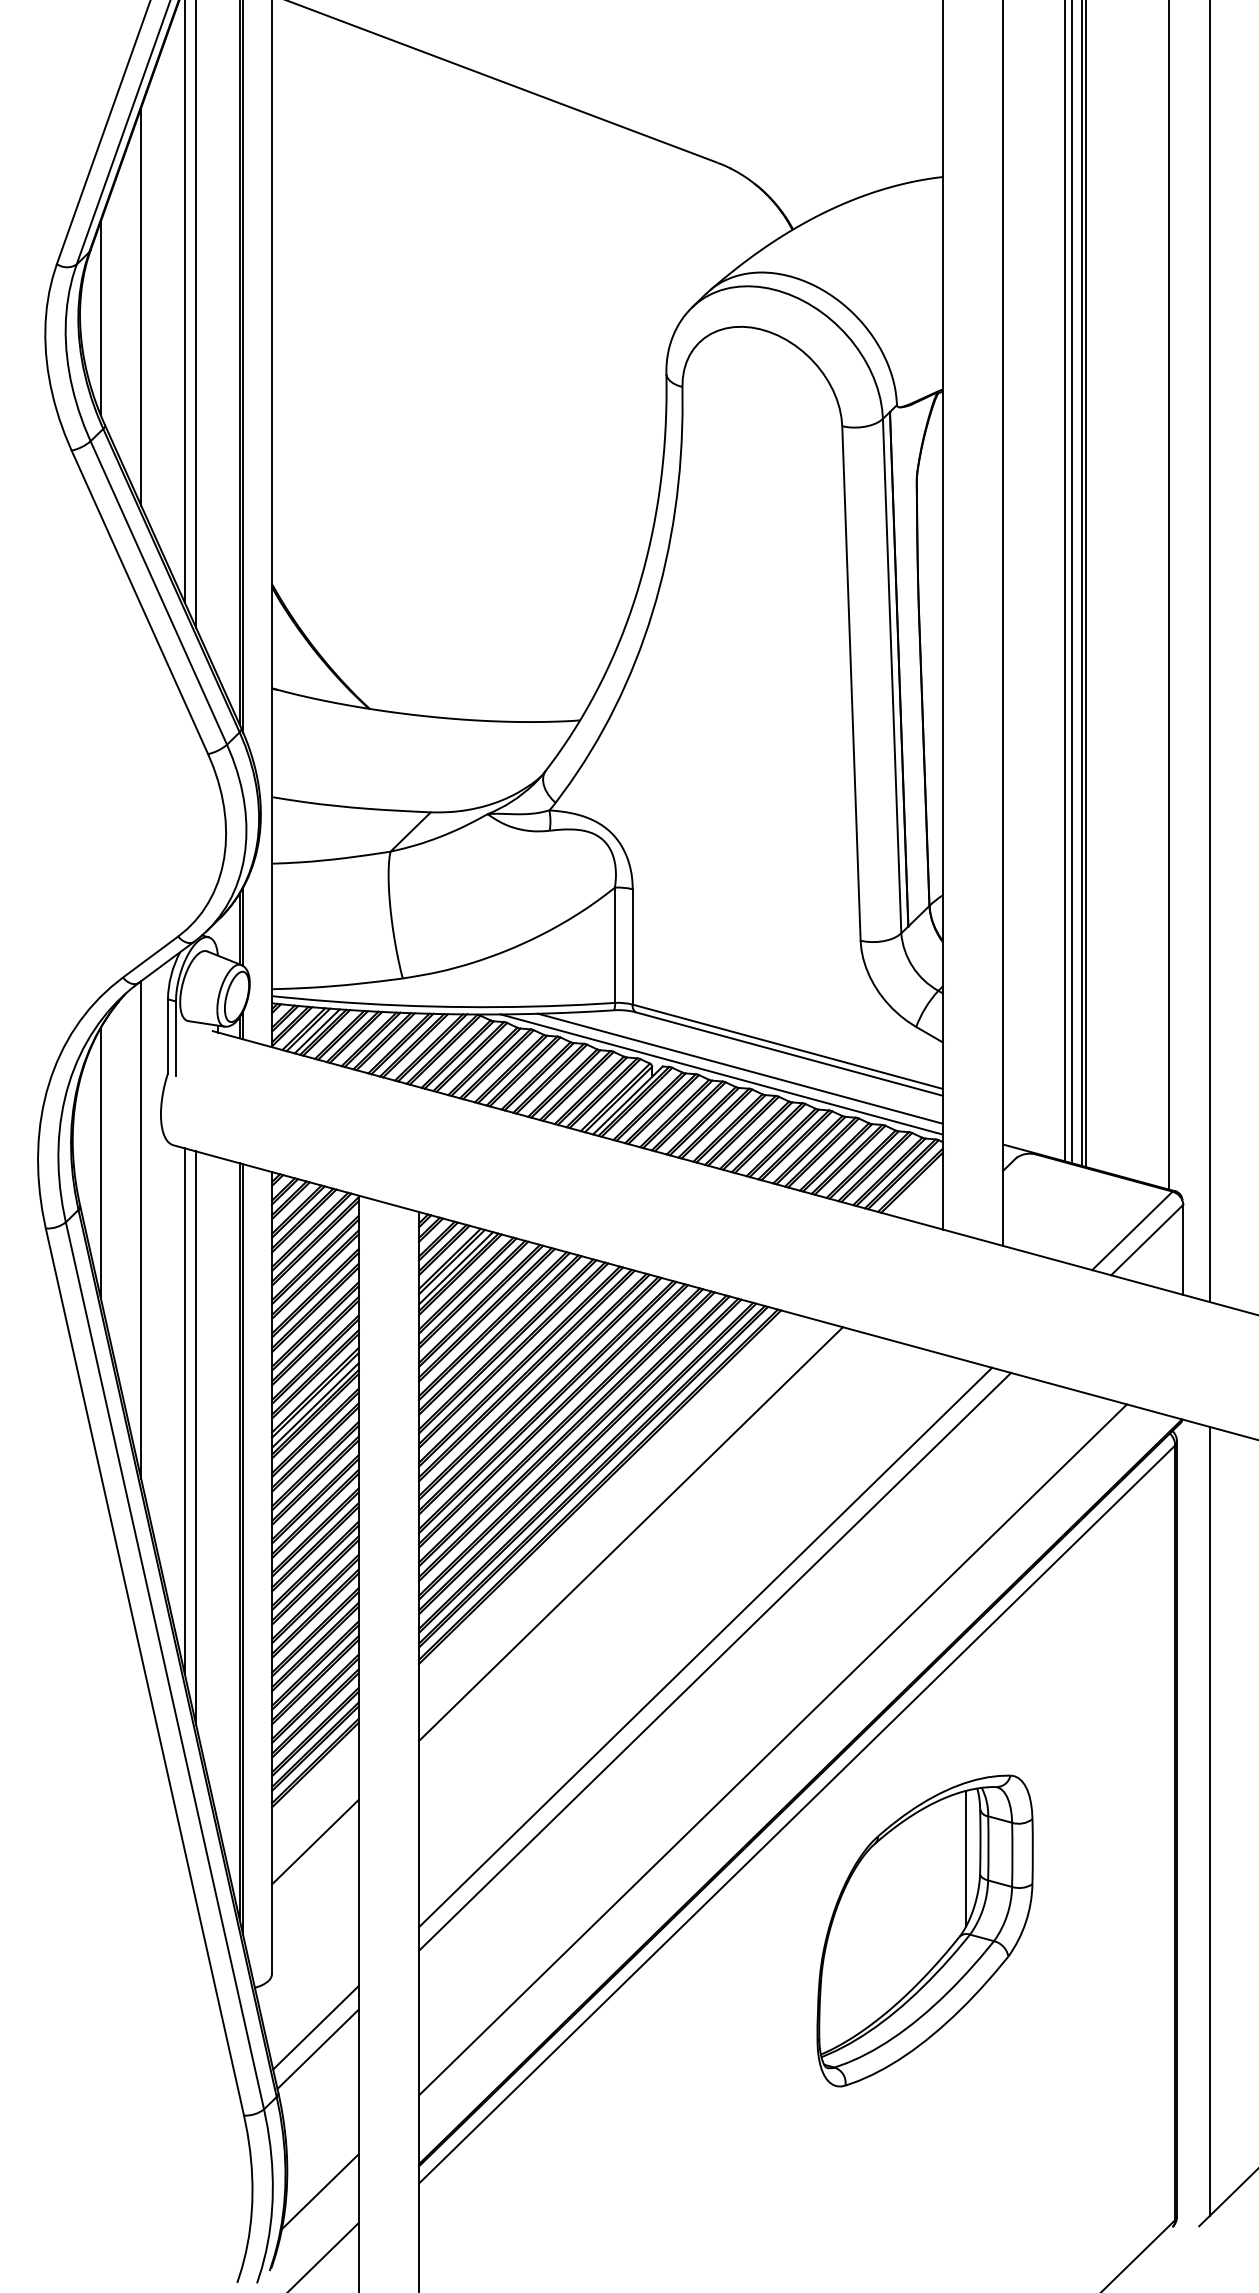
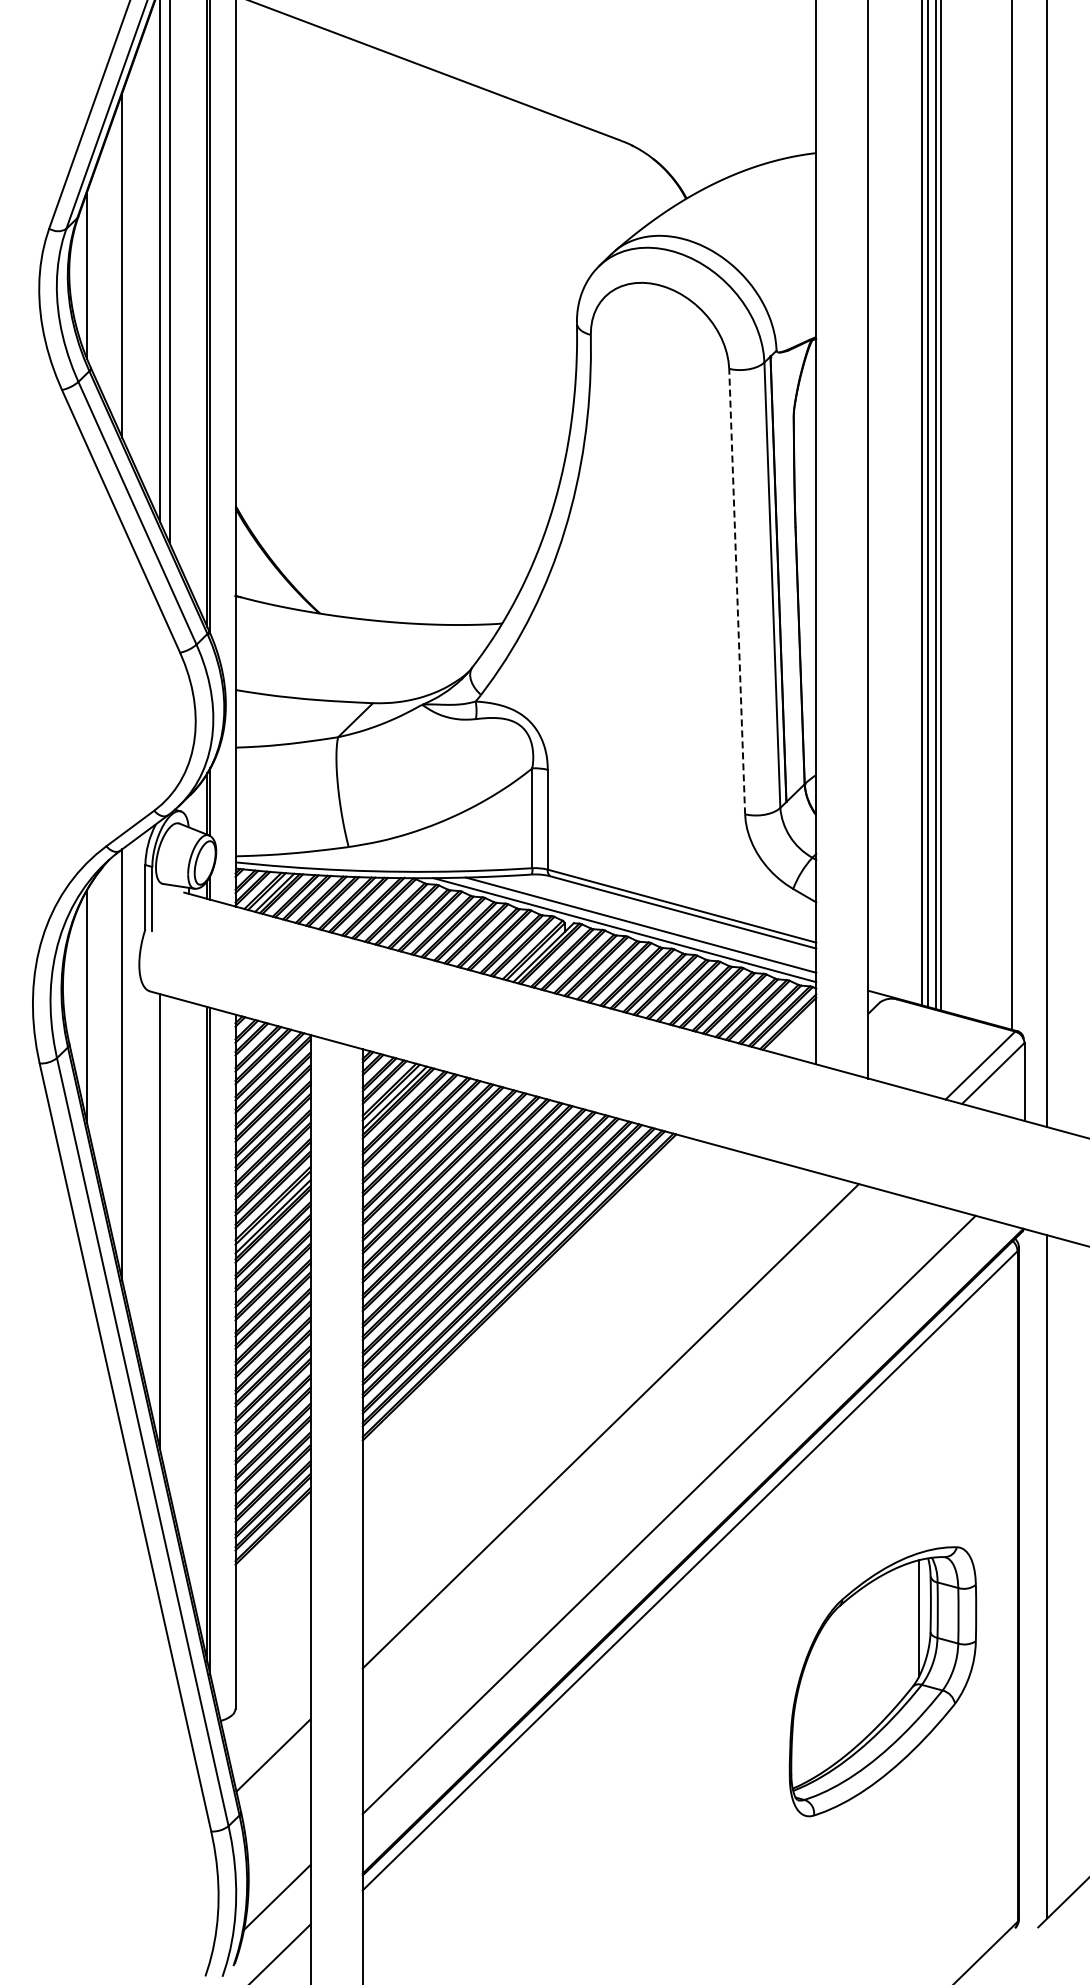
line: (851, 683) -> (737, 591), solid -> dashed
line: (195, 1437) -> (169, 1244), removed
line: (630, 1533) -> (545, 1327), removed
line: (714, 1661) -> (618, 1438), removed
line: (314, 1841) -> (272, 1594), removed
part: (924, 1930) -> (882, 1681), moved
line: (318, 2048) -> (275, 1773), removed

